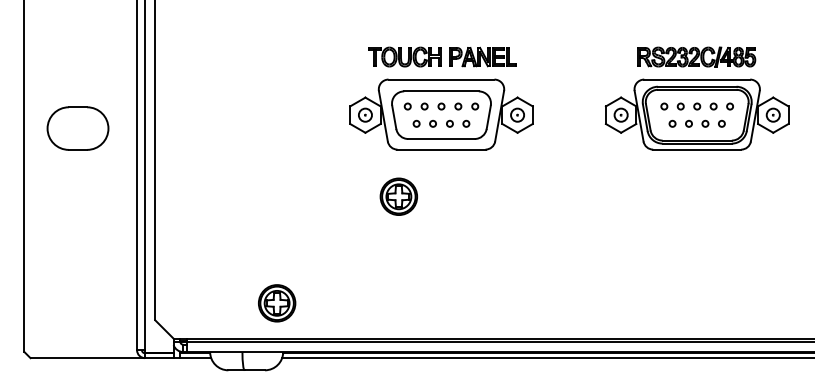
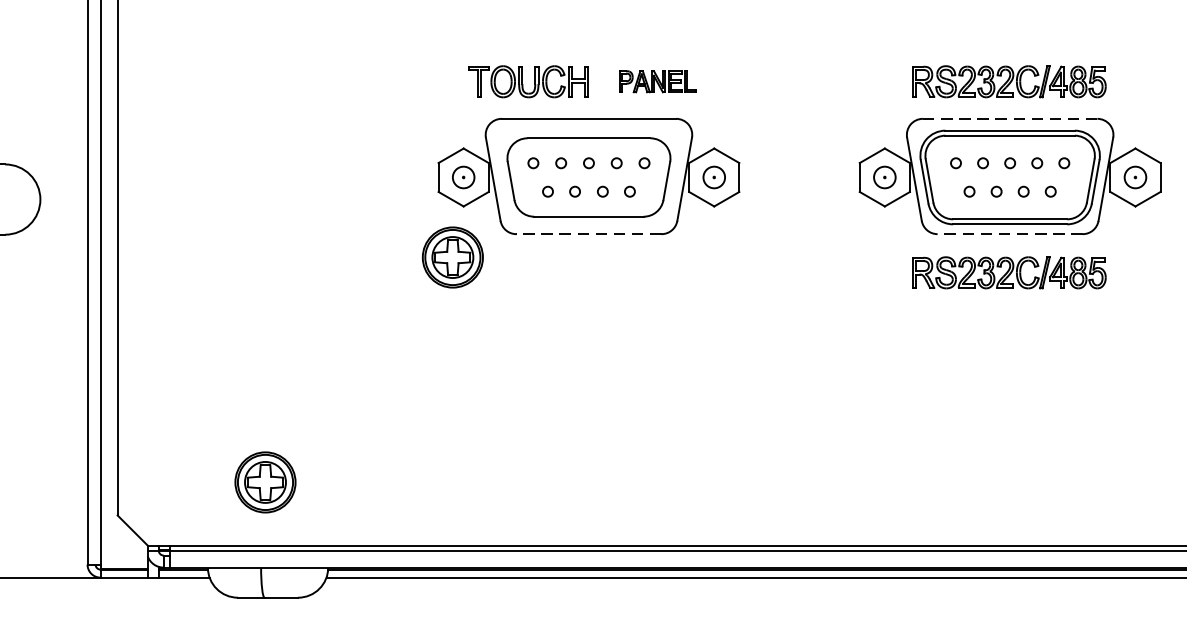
part: (482, 56) -> (656, 80), size x0.7
line: (697, 79) -> (1010, 118), solid -> dashed
line: (441, 149) -> (588, 233), solid -> dashed
line: (696, 149) -> (1008, 233), solid -> dashed
part: (696, 172) -> (1008, 271), added
part: (398, 196) -> (452, 257), moved
part: (277, 303) -> (266, 482), moved

